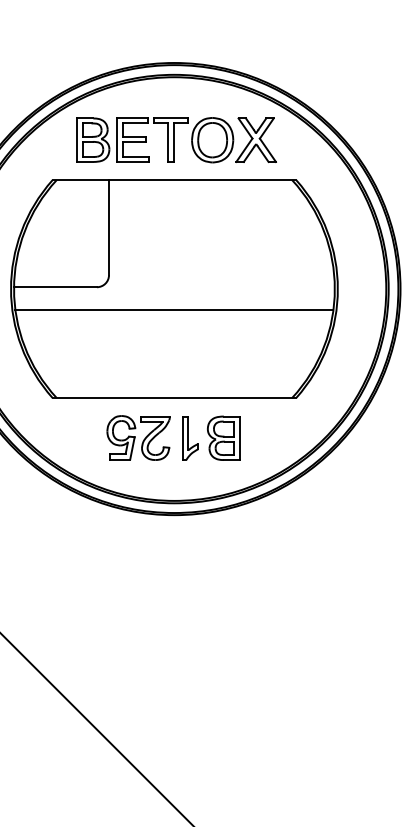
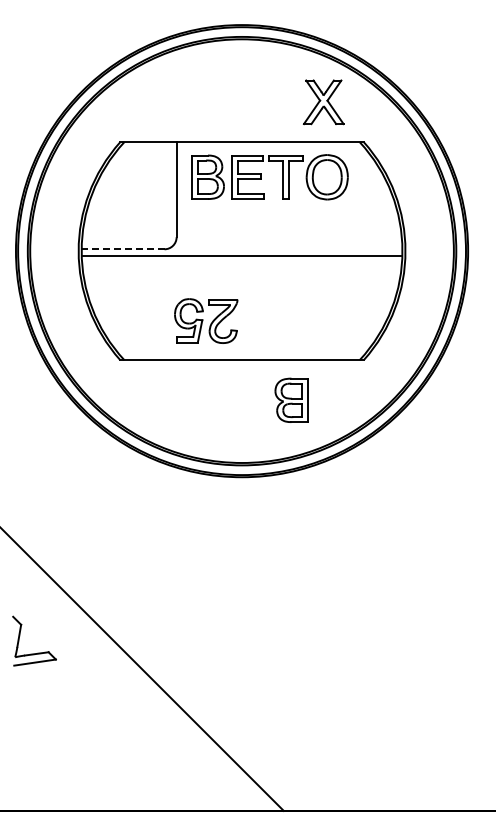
part: (146, 140) -> (261, 177), moved
line: (54, 287) -> (122, 249), solid -> dashed
line: (174, 310) -> (242, 256), moved
part: (138, 437) -> (206, 320), moved
part: (189, 438) -> (257, 400), removed

